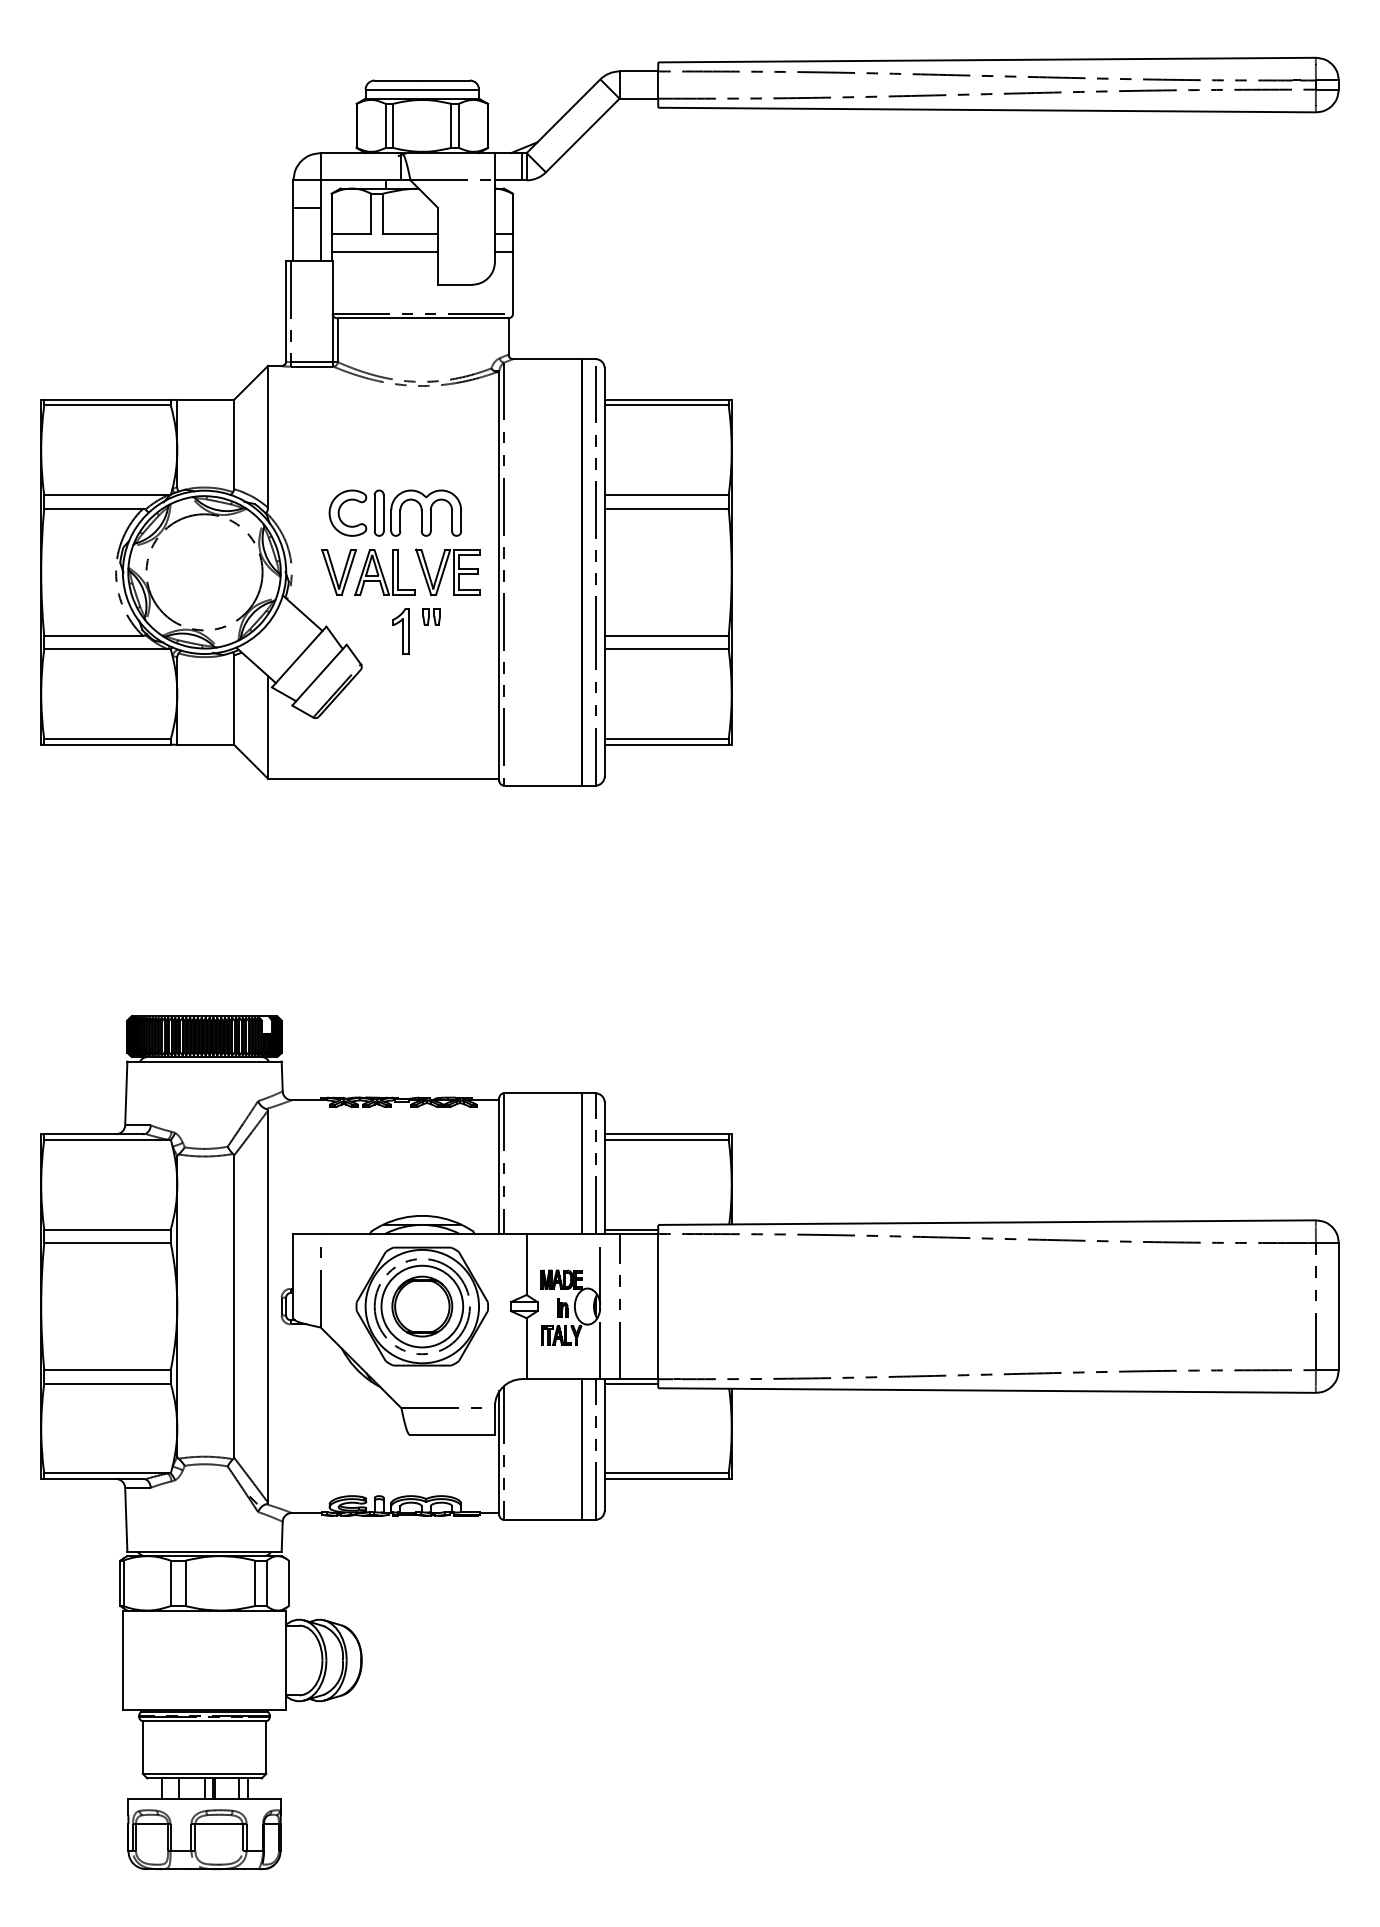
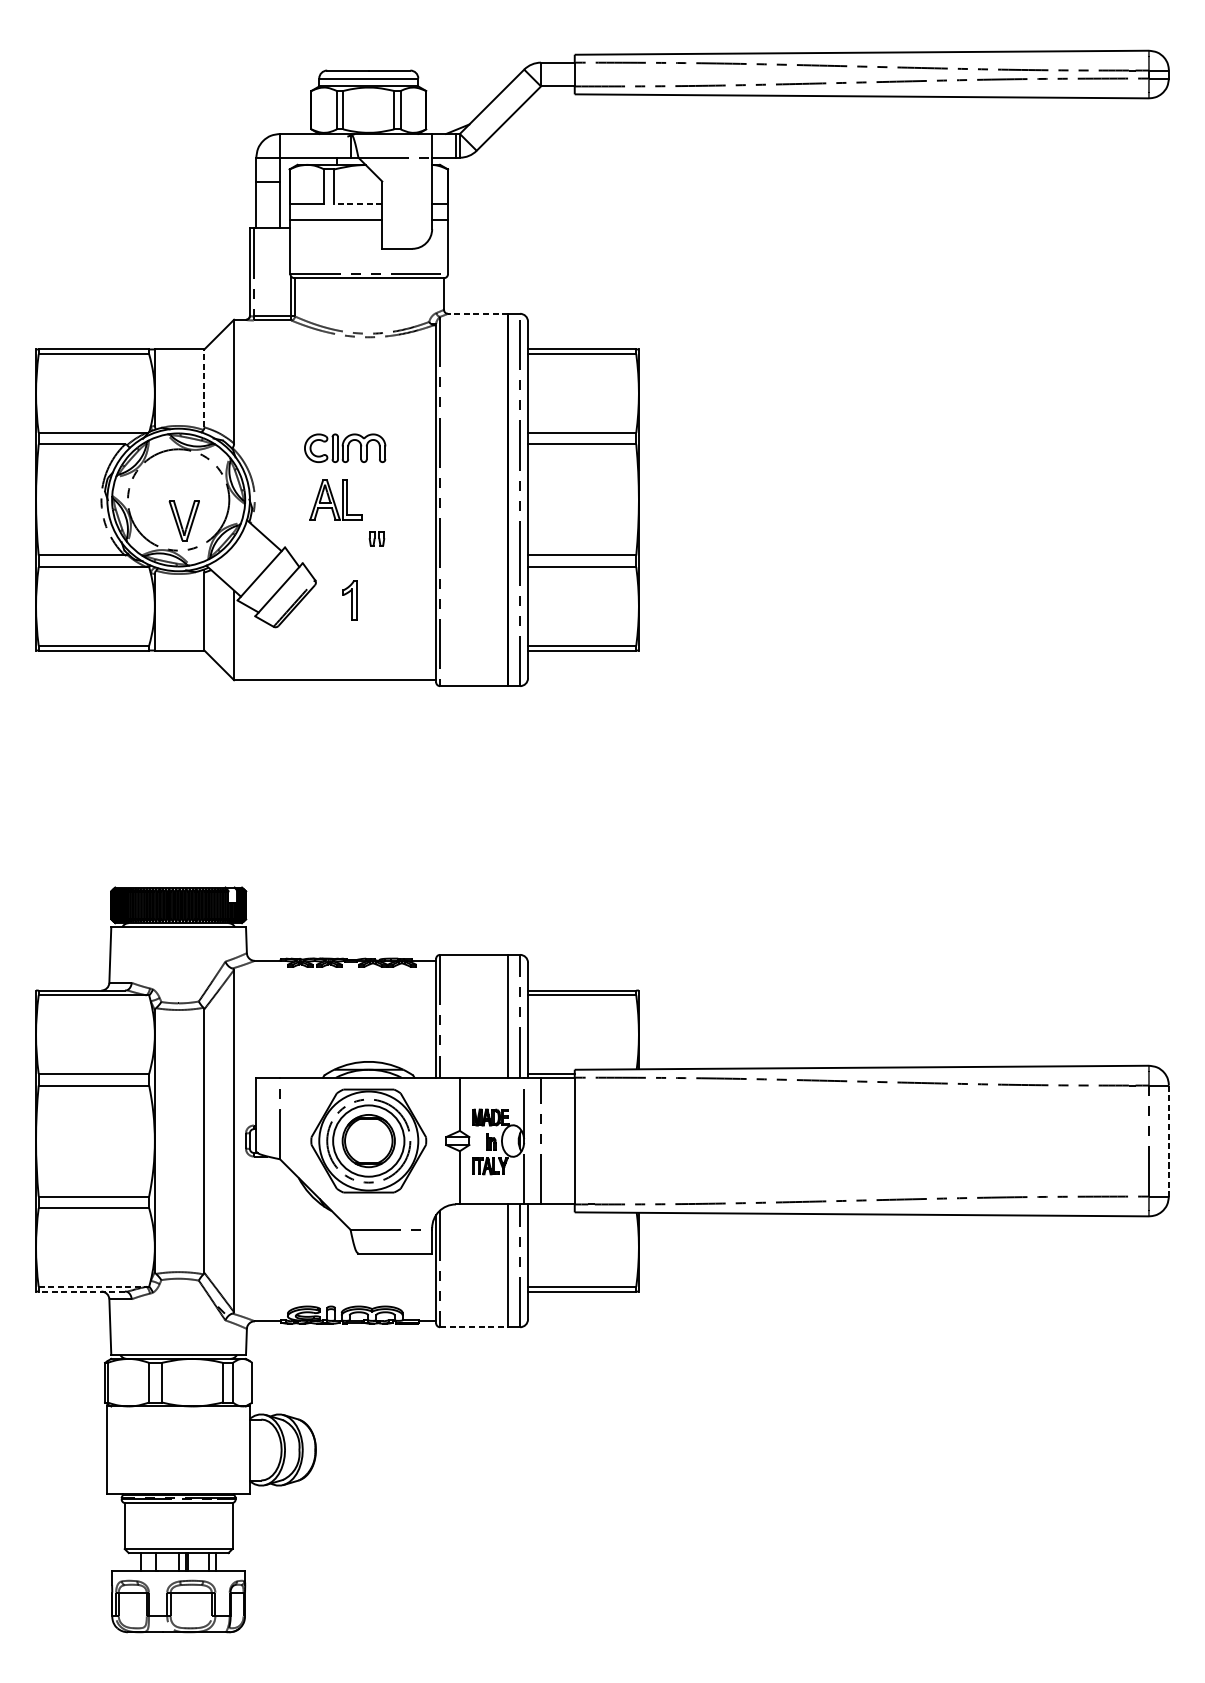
line: (409, 233) -> (357, 204), solid -> dashed
line: (547, 359) -> (478, 314), solid -> dashed
line: (234, 444) -> (204, 388), solid -> dashed
part: (394, 512) -> (344, 447), size x0.7
part: (447, 571) -> (390, 499), removed
part: (338, 572) -> (183, 521), moved
part: (400, 631) -> (349, 600), moved
line: (1338, 1306) -> (1168, 1140), solid -> dashed
line: (631, 1383) -> (551, 1208), removed
line: (106, 1473) -> (93, 1286), solid -> dashed
line: (93, 1479) -> (81, 1292), solid -> dashed
line: (543, 1519) -> (474, 1326), solid -> dashed

